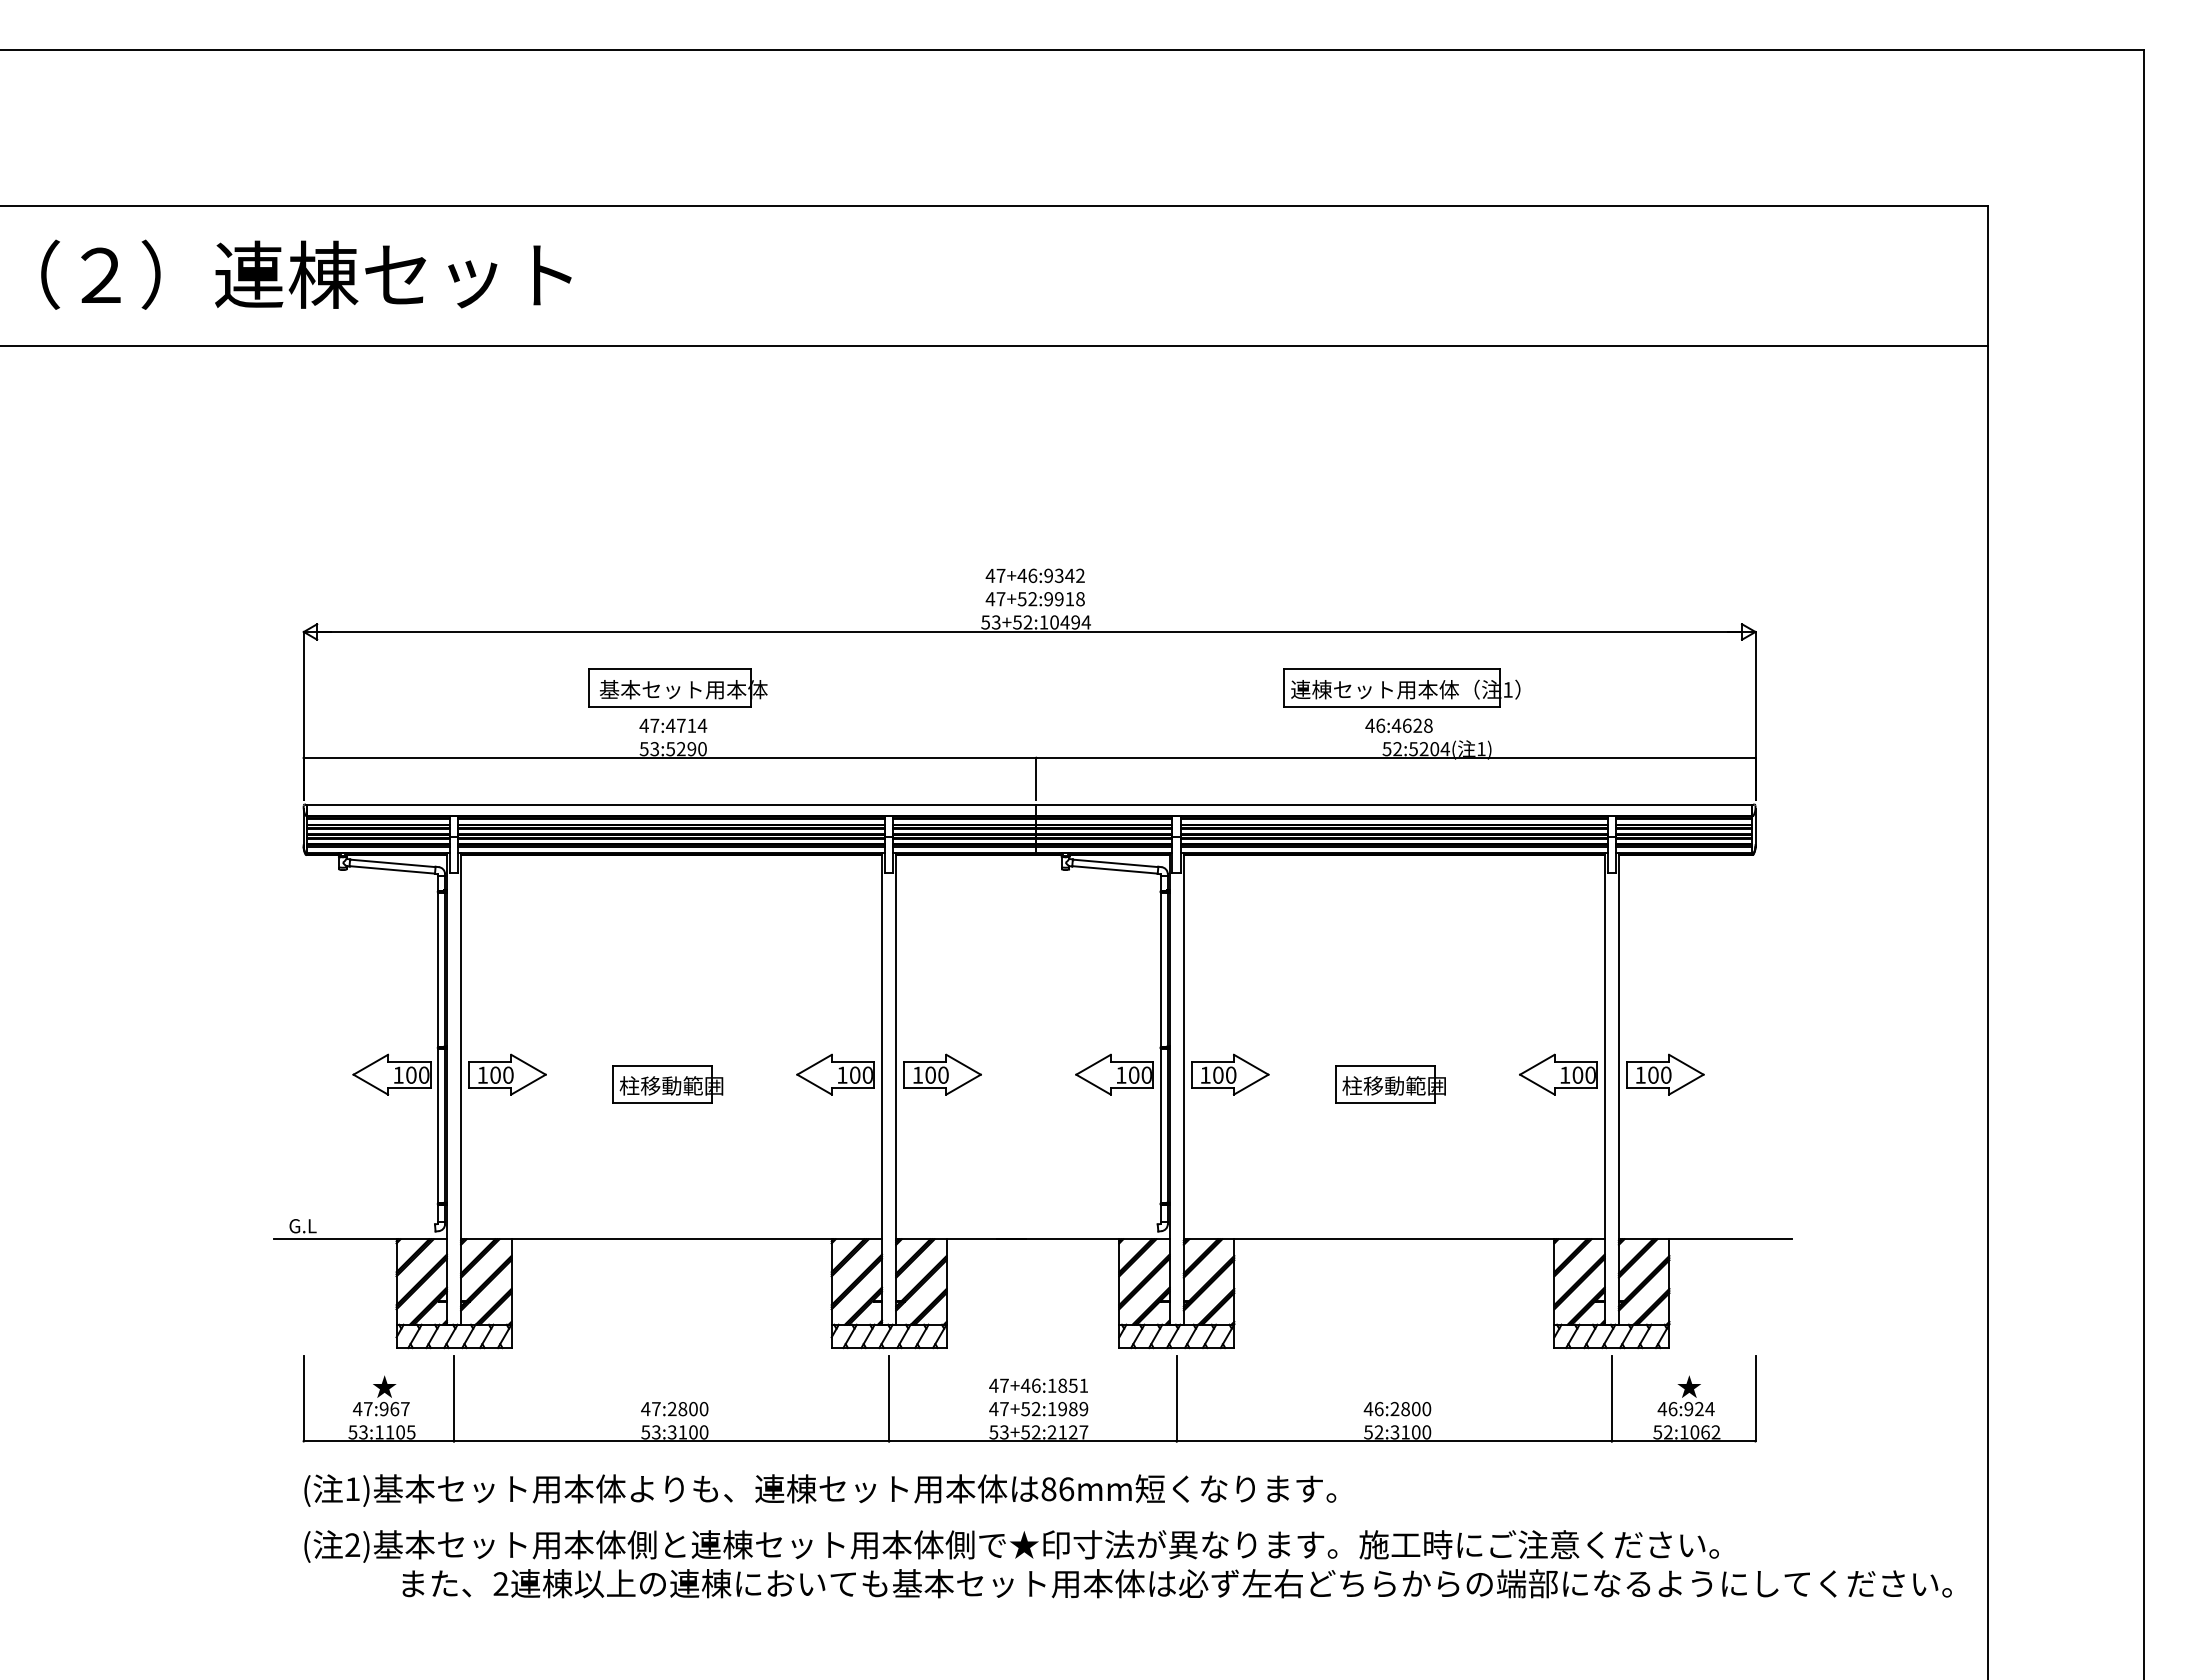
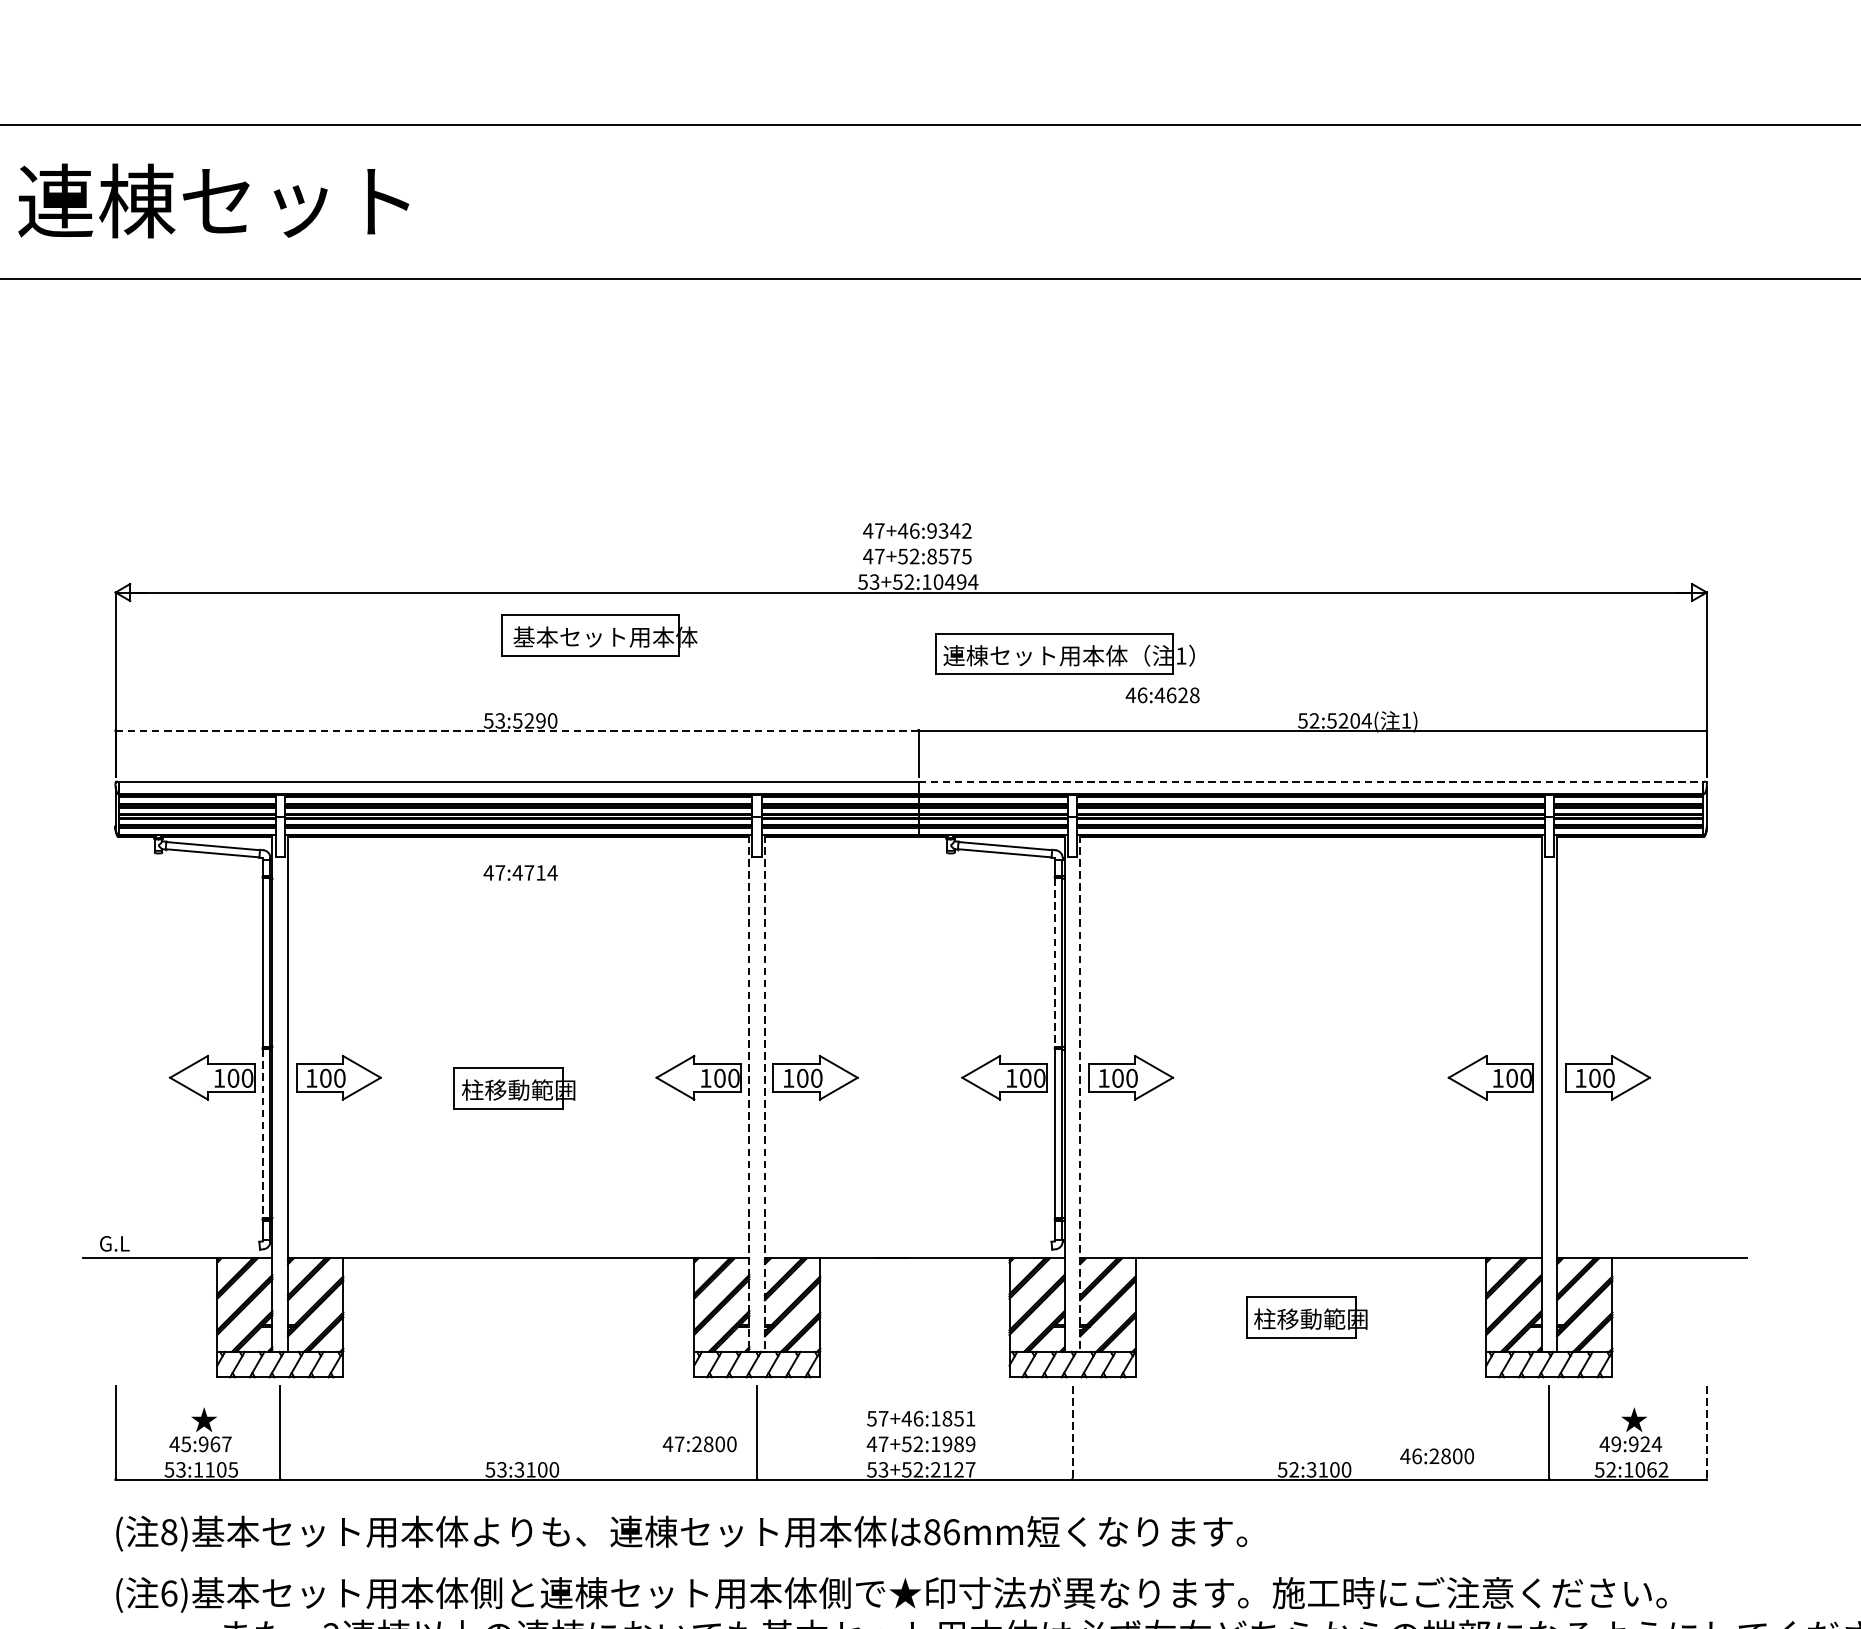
text: (1064, 599) -> (949, 556), 47+52:9918 -> 47+52:8575
part: (677, 687) -> (598, 634), moved
part: (1401, 687) -> (1064, 653), moved
text: (673, 725) -> (520, 872), moved
text: (1398, 725) -> (1162, 695), moved
line: (670, 758) -> (517, 731), solid -> dashed
line: (1394, 804) -> (1311, 781), solid -> dashed
line: (1160, 970) -> (1054, 963), solid -> dashed
part: (1390, 1084) -> (1306, 1317), moved
line: (882, 1089) -> (749, 1093), solid -> dashed
line: (896, 1089) -> (765, 1093), solid -> dashed
line: (1183, 1089) -> (1079, 1093), solid -> dashed
line: (438, 1126) -> (263, 1134), solid -> dashed
text: (993, 1385) -> (871, 1418), 47+46:1851 -> 57+46:1851
line: (1176, 1398) -> (1072, 1432), solid -> dashed
line: (1755, 1398) -> (1706, 1432), solid -> dashed
text: (1672, 1408) -> (1615, 1443), 46:924 -> 49:924
text: (367, 1409) -> (185, 1444), 47:967 -> 45:967
text: (674, 1409) -> (699, 1444), moved
text: (1397, 1409) -> (1437, 1456), moved
text: (352, 1489) -> (168, 1532), 1) -> 8)
text: (352, 1545) -> (168, 1593), 2) -> 6)

